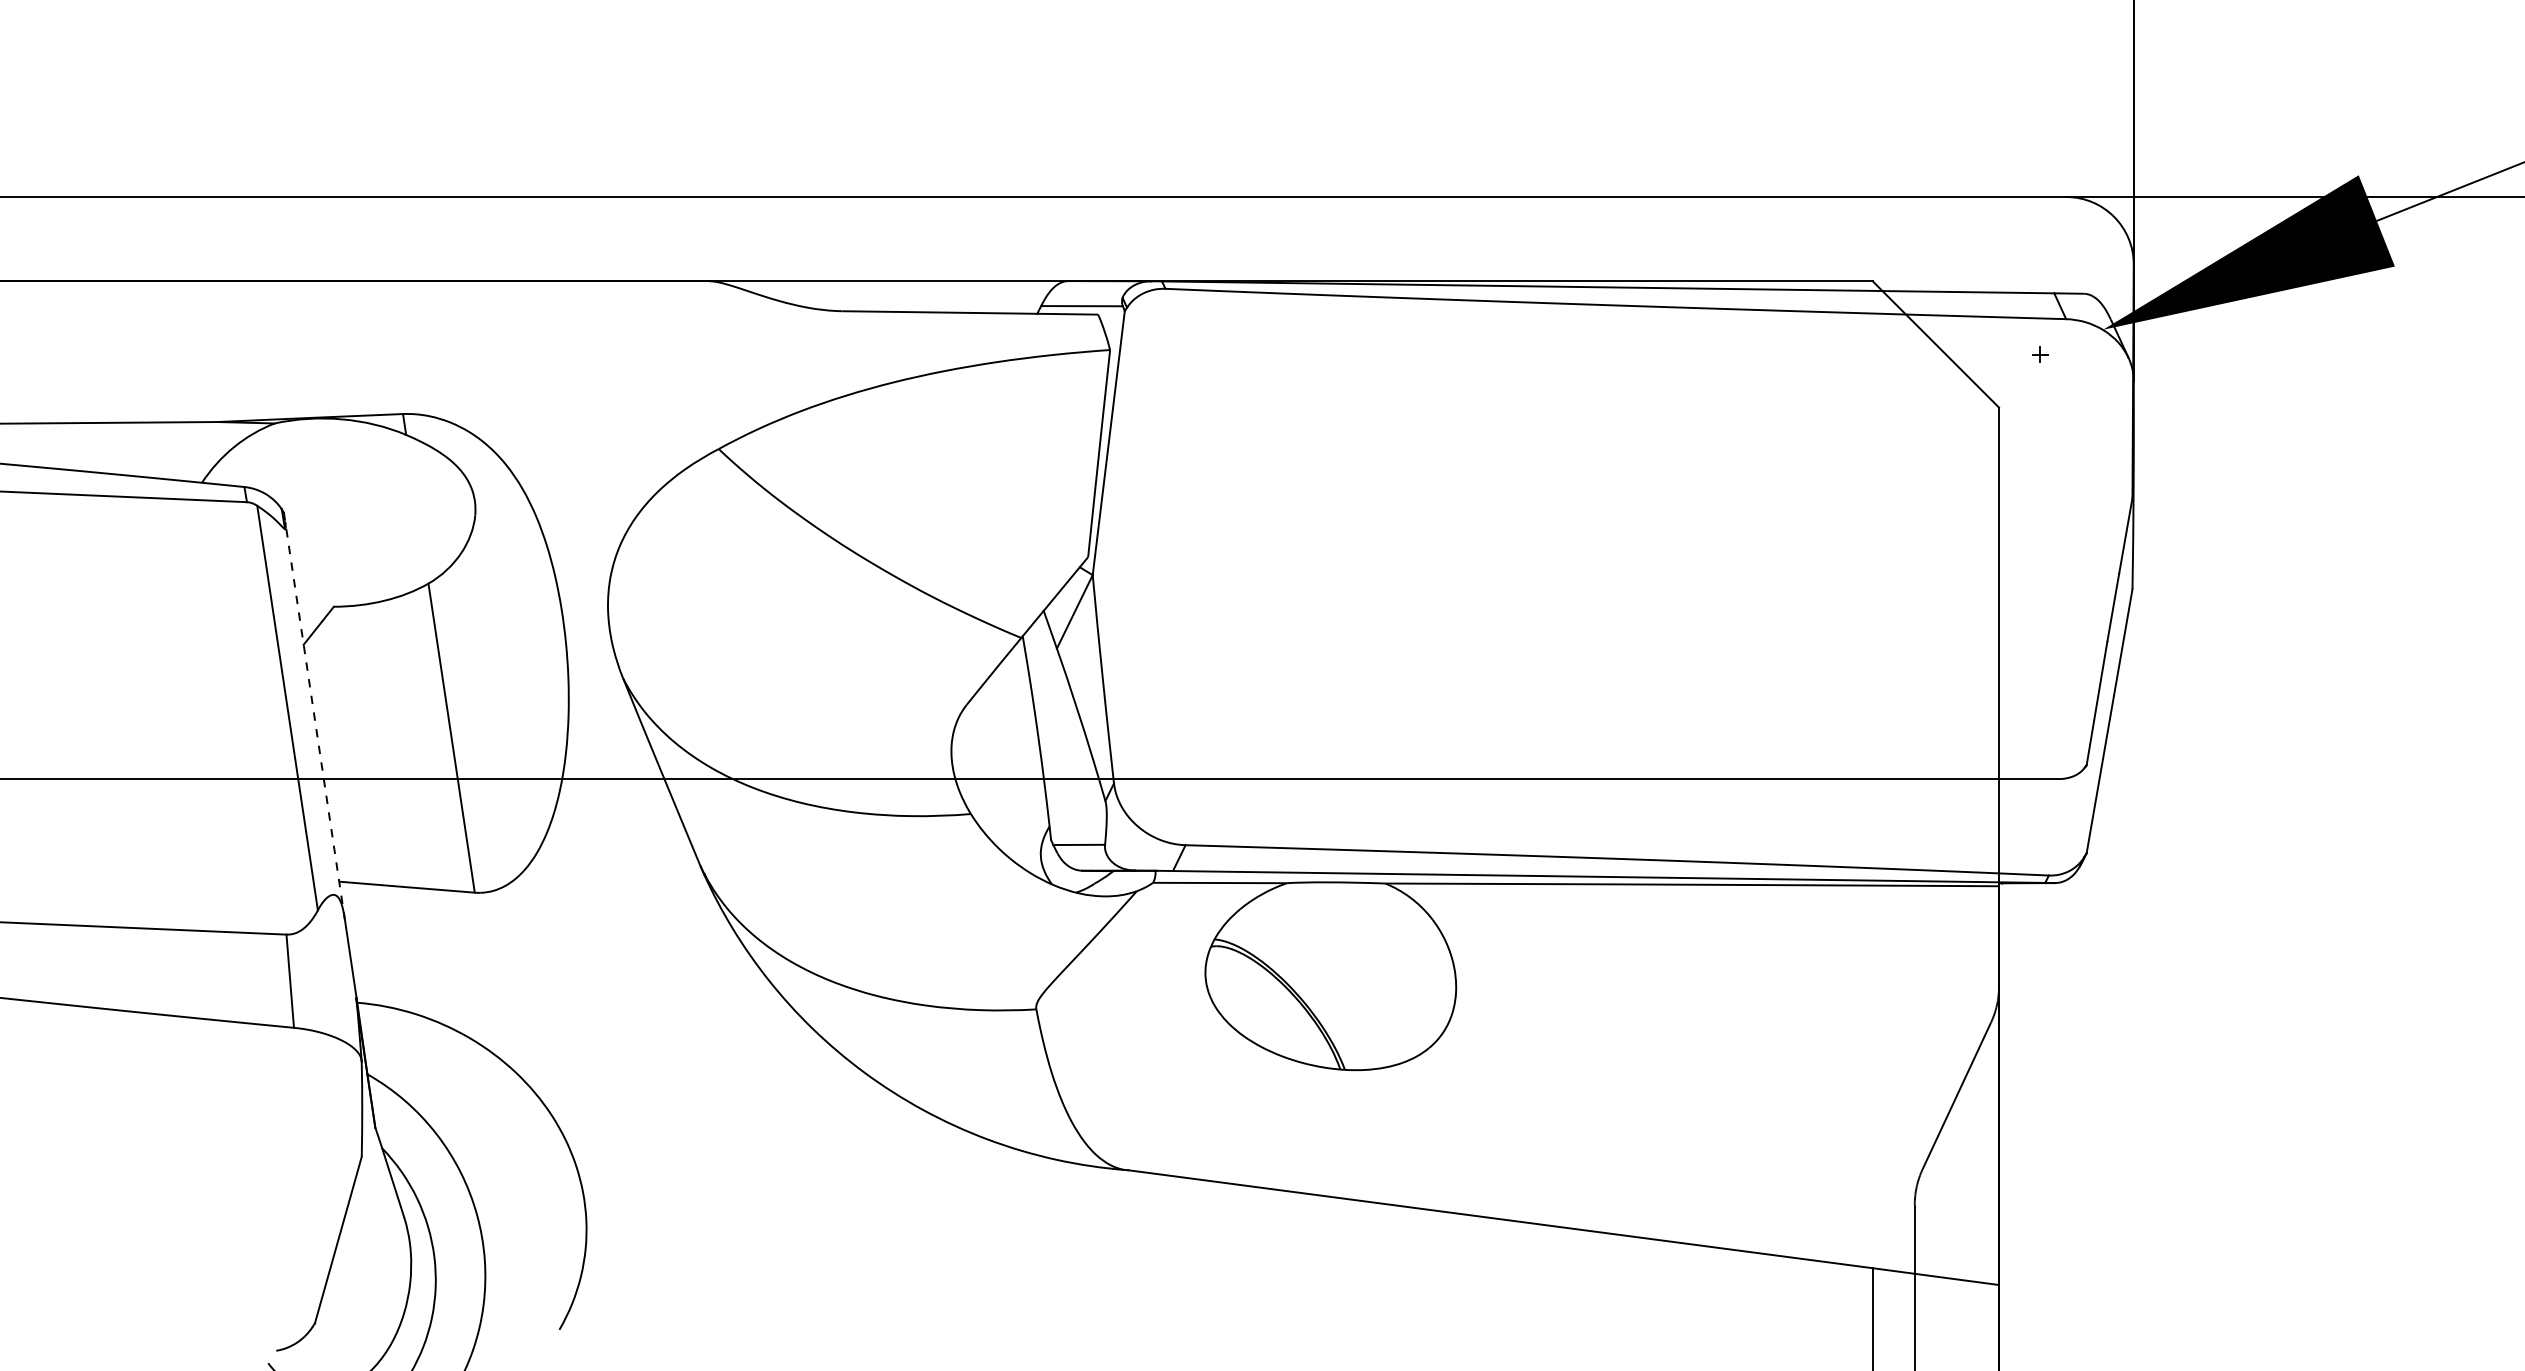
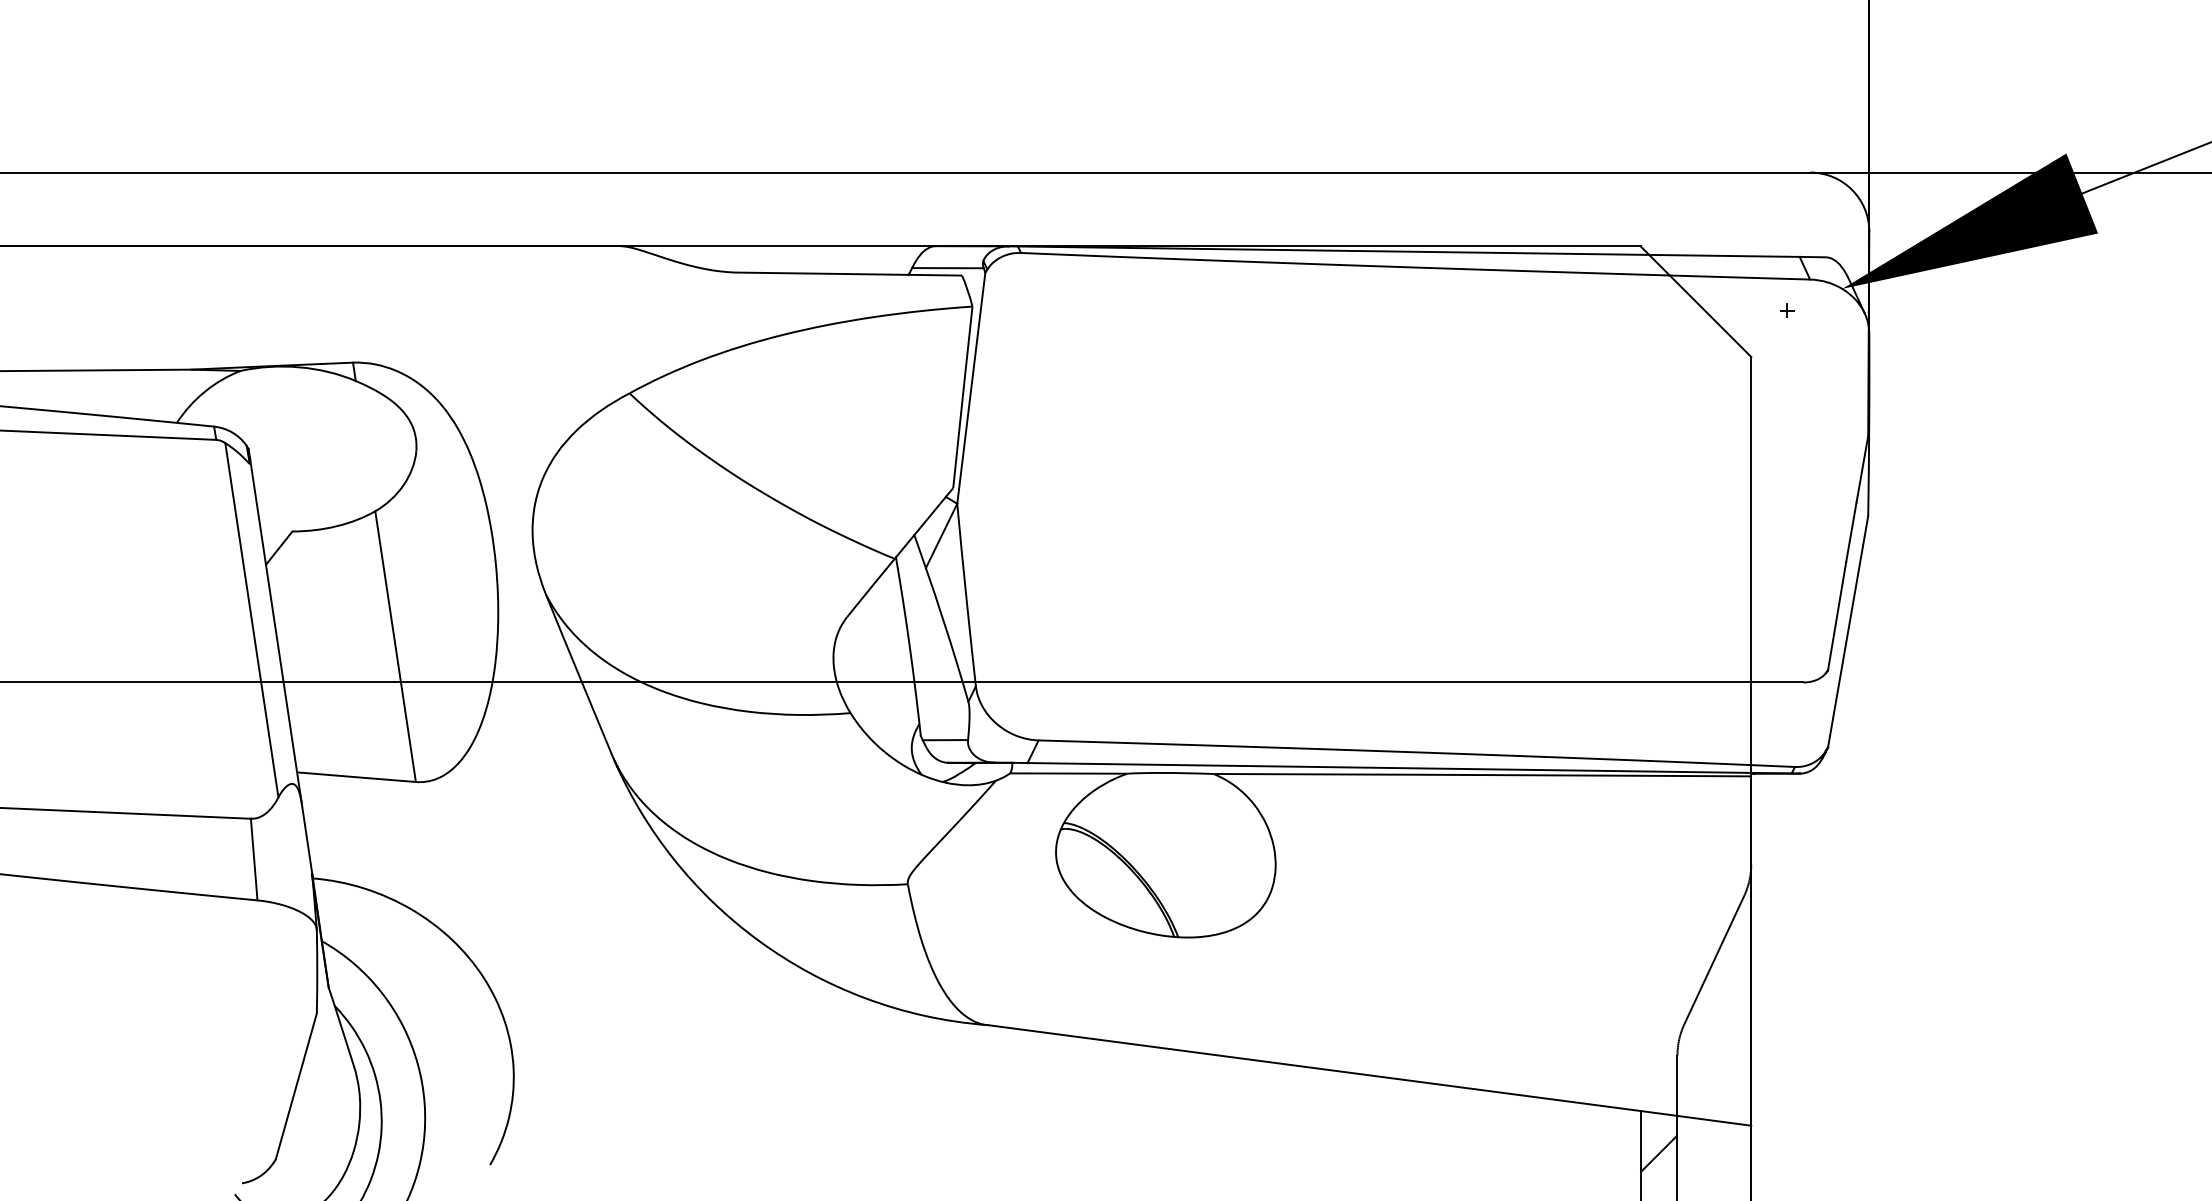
line: (314, 715) -> (275, 626), dashed -> solid
line: (1893, 1317) -> (1658, 1154), added

